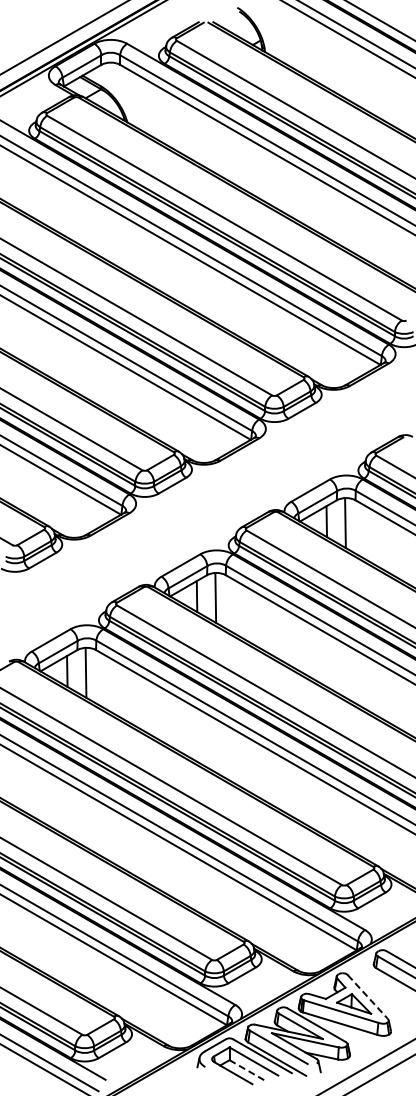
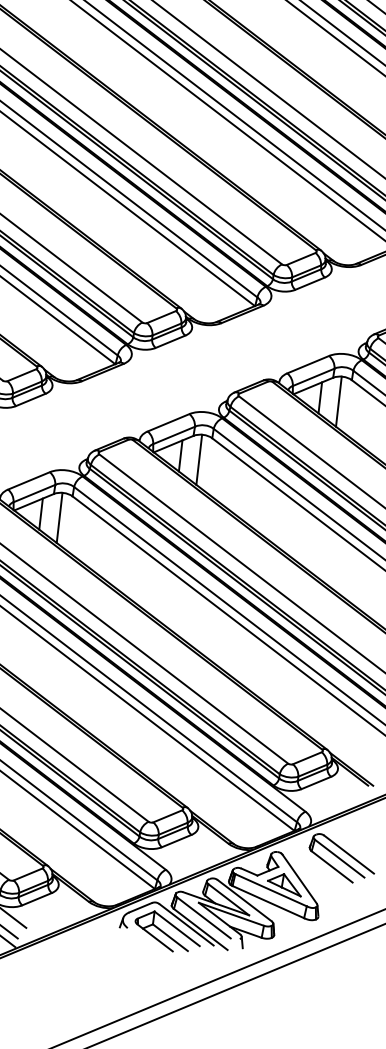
line: (367, 996) -> (299, 878), dashed -> solid
line: (248, 1071) -> (170, 938), dashed -> solid

